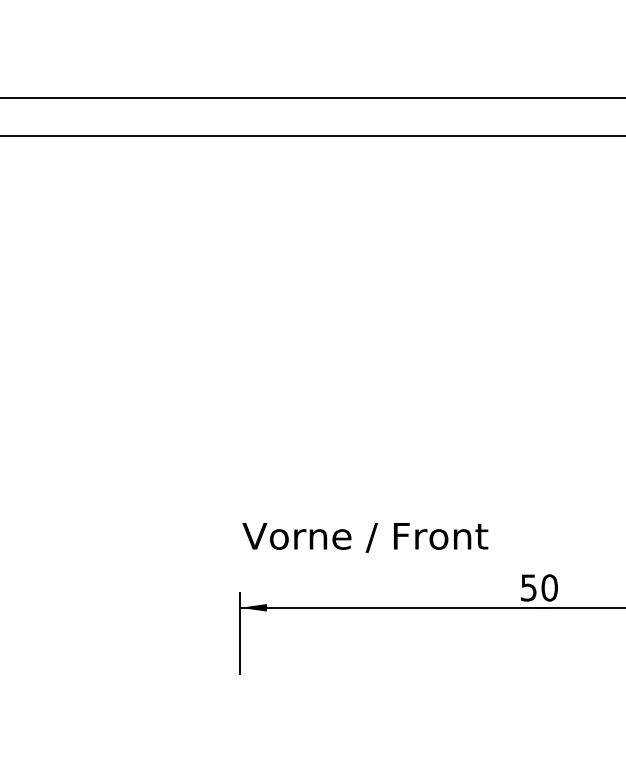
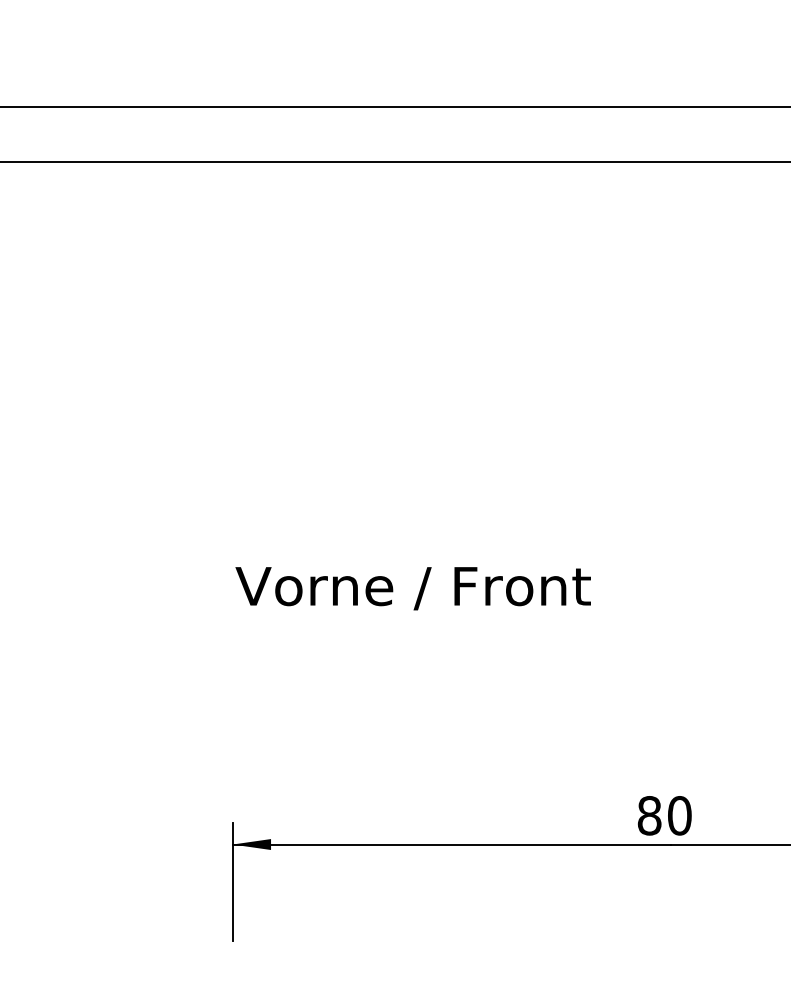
text: (365, 537) -> (413, 588), moved
text: (528, 587) -> (649, 815), 50 -> 80

